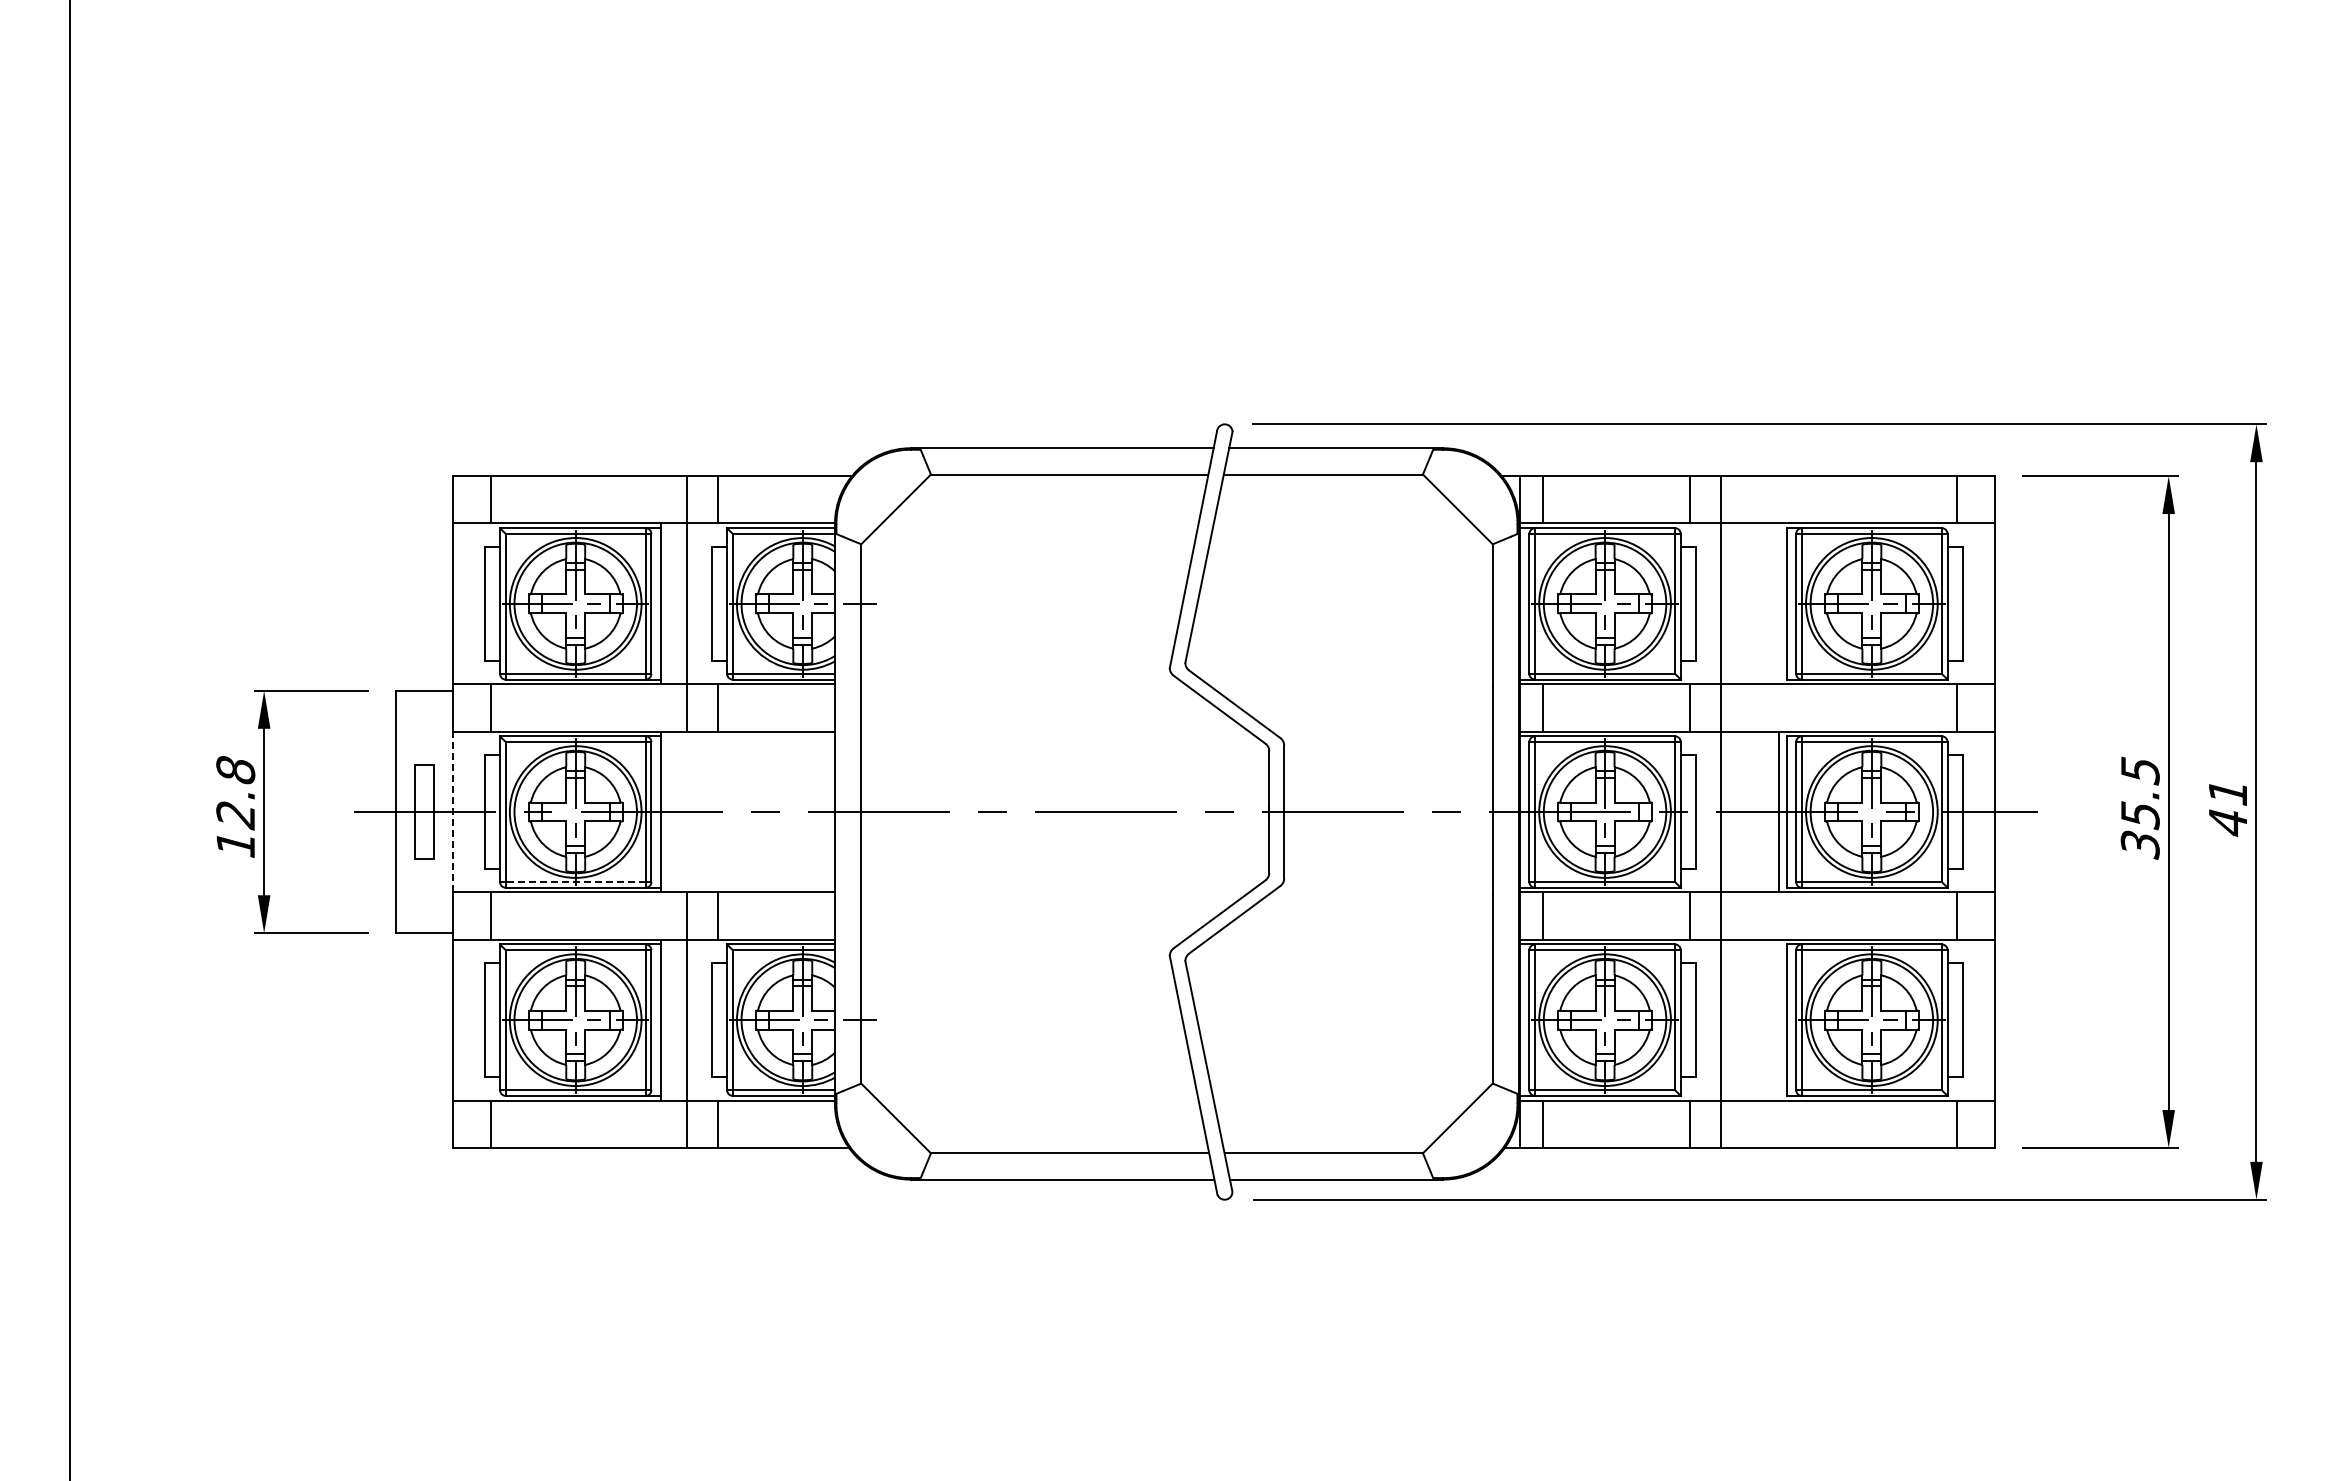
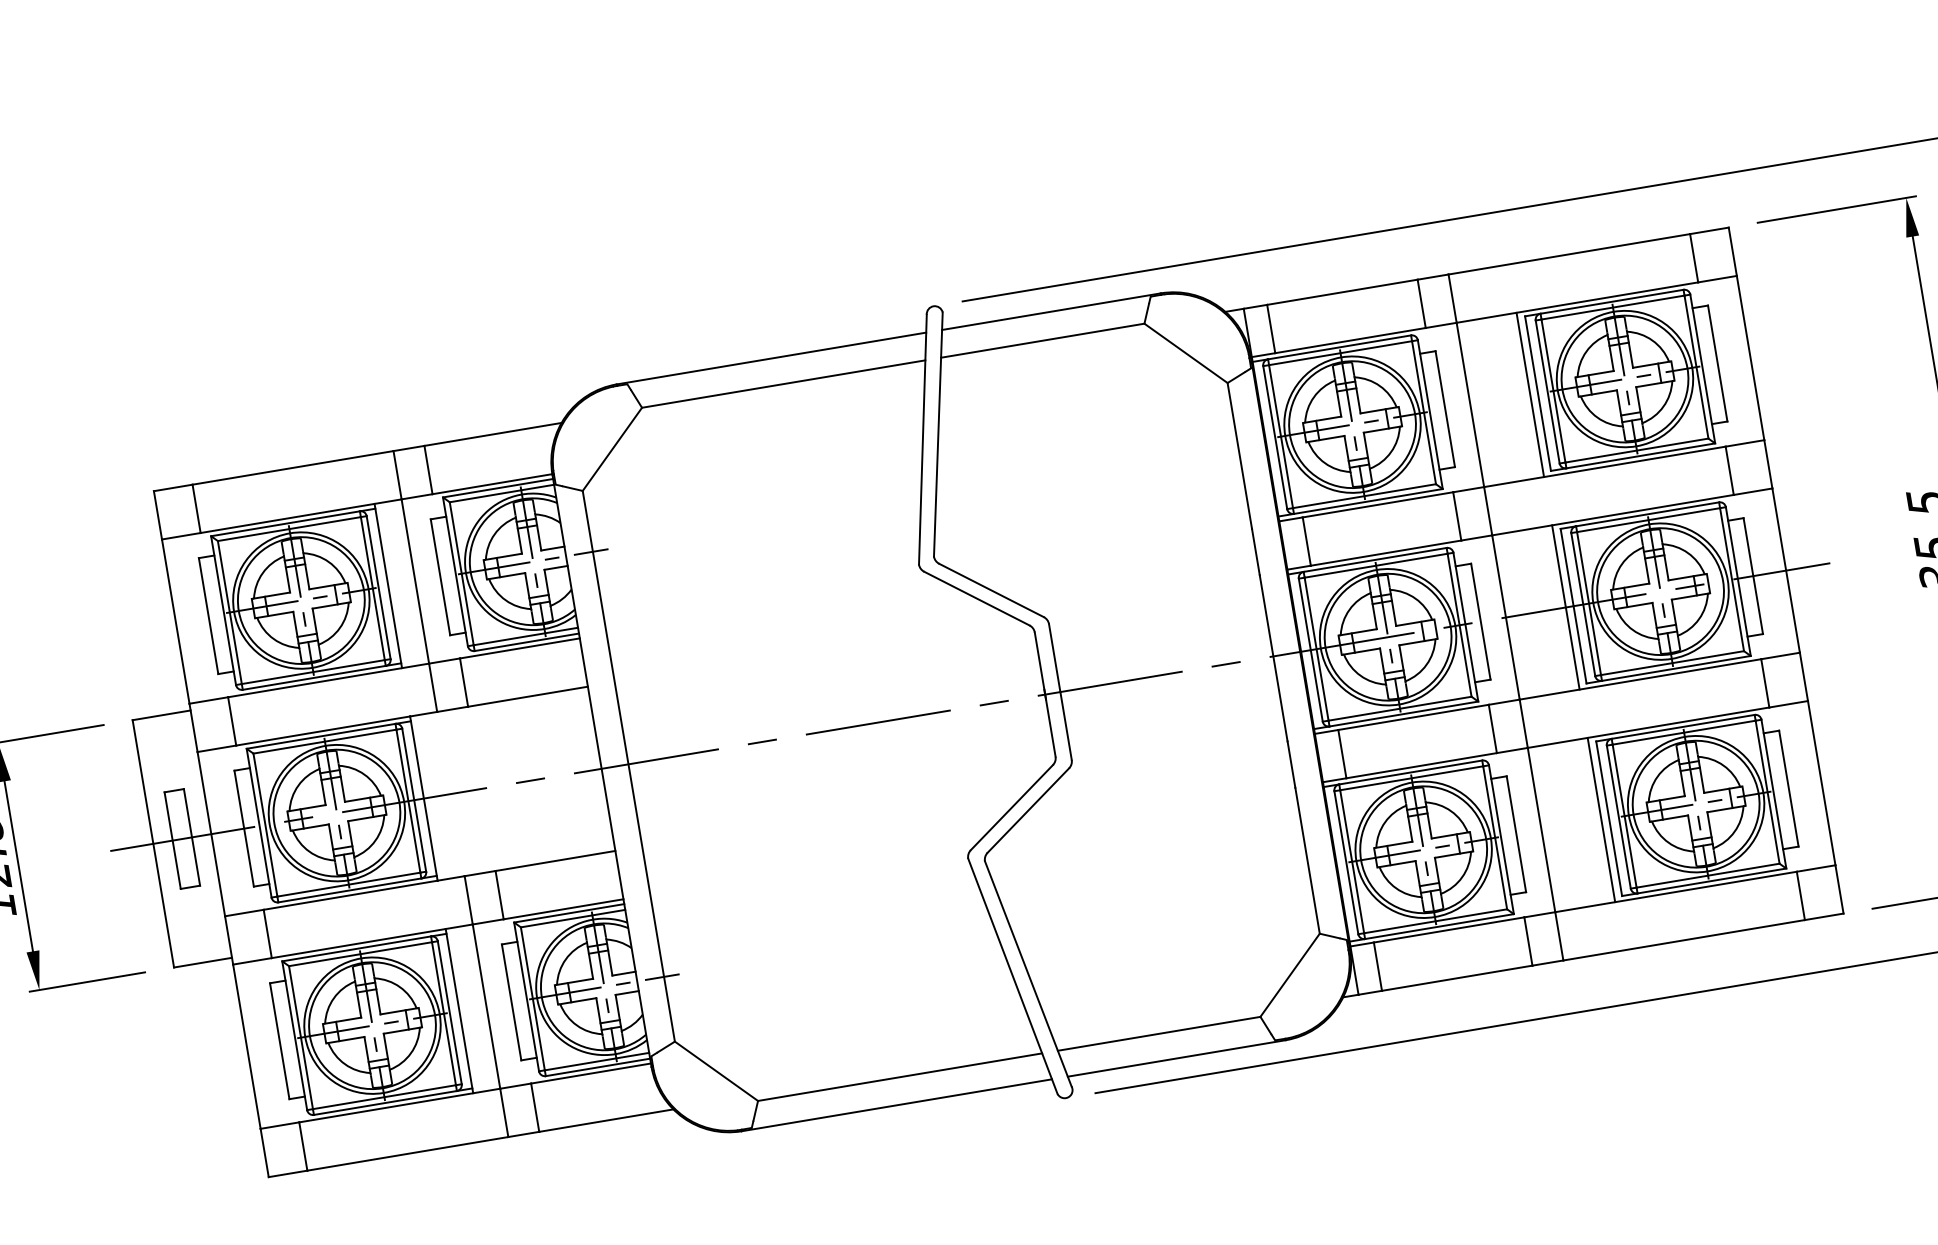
line: (1779, 603) -> (1530, 394), added
line: (452, 811) -> (211, 833), dashed -> solid
line: (575, 882) -> (348, 885), dashed -> solid
line: (1779, 1019) -> (1601, 819), added

